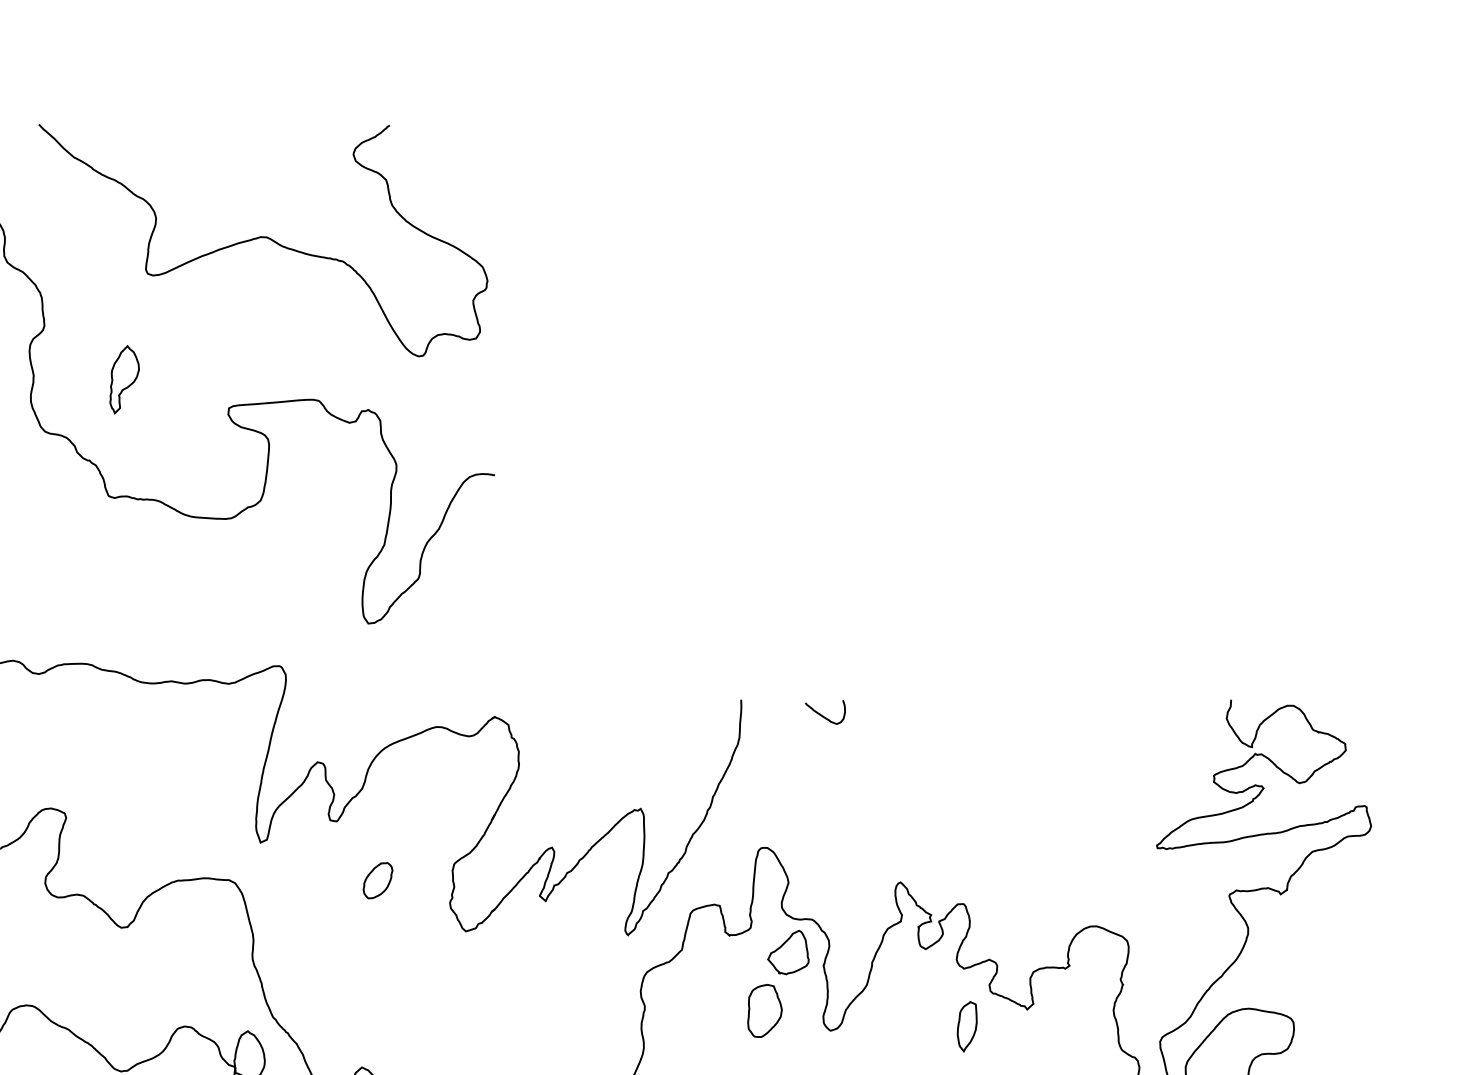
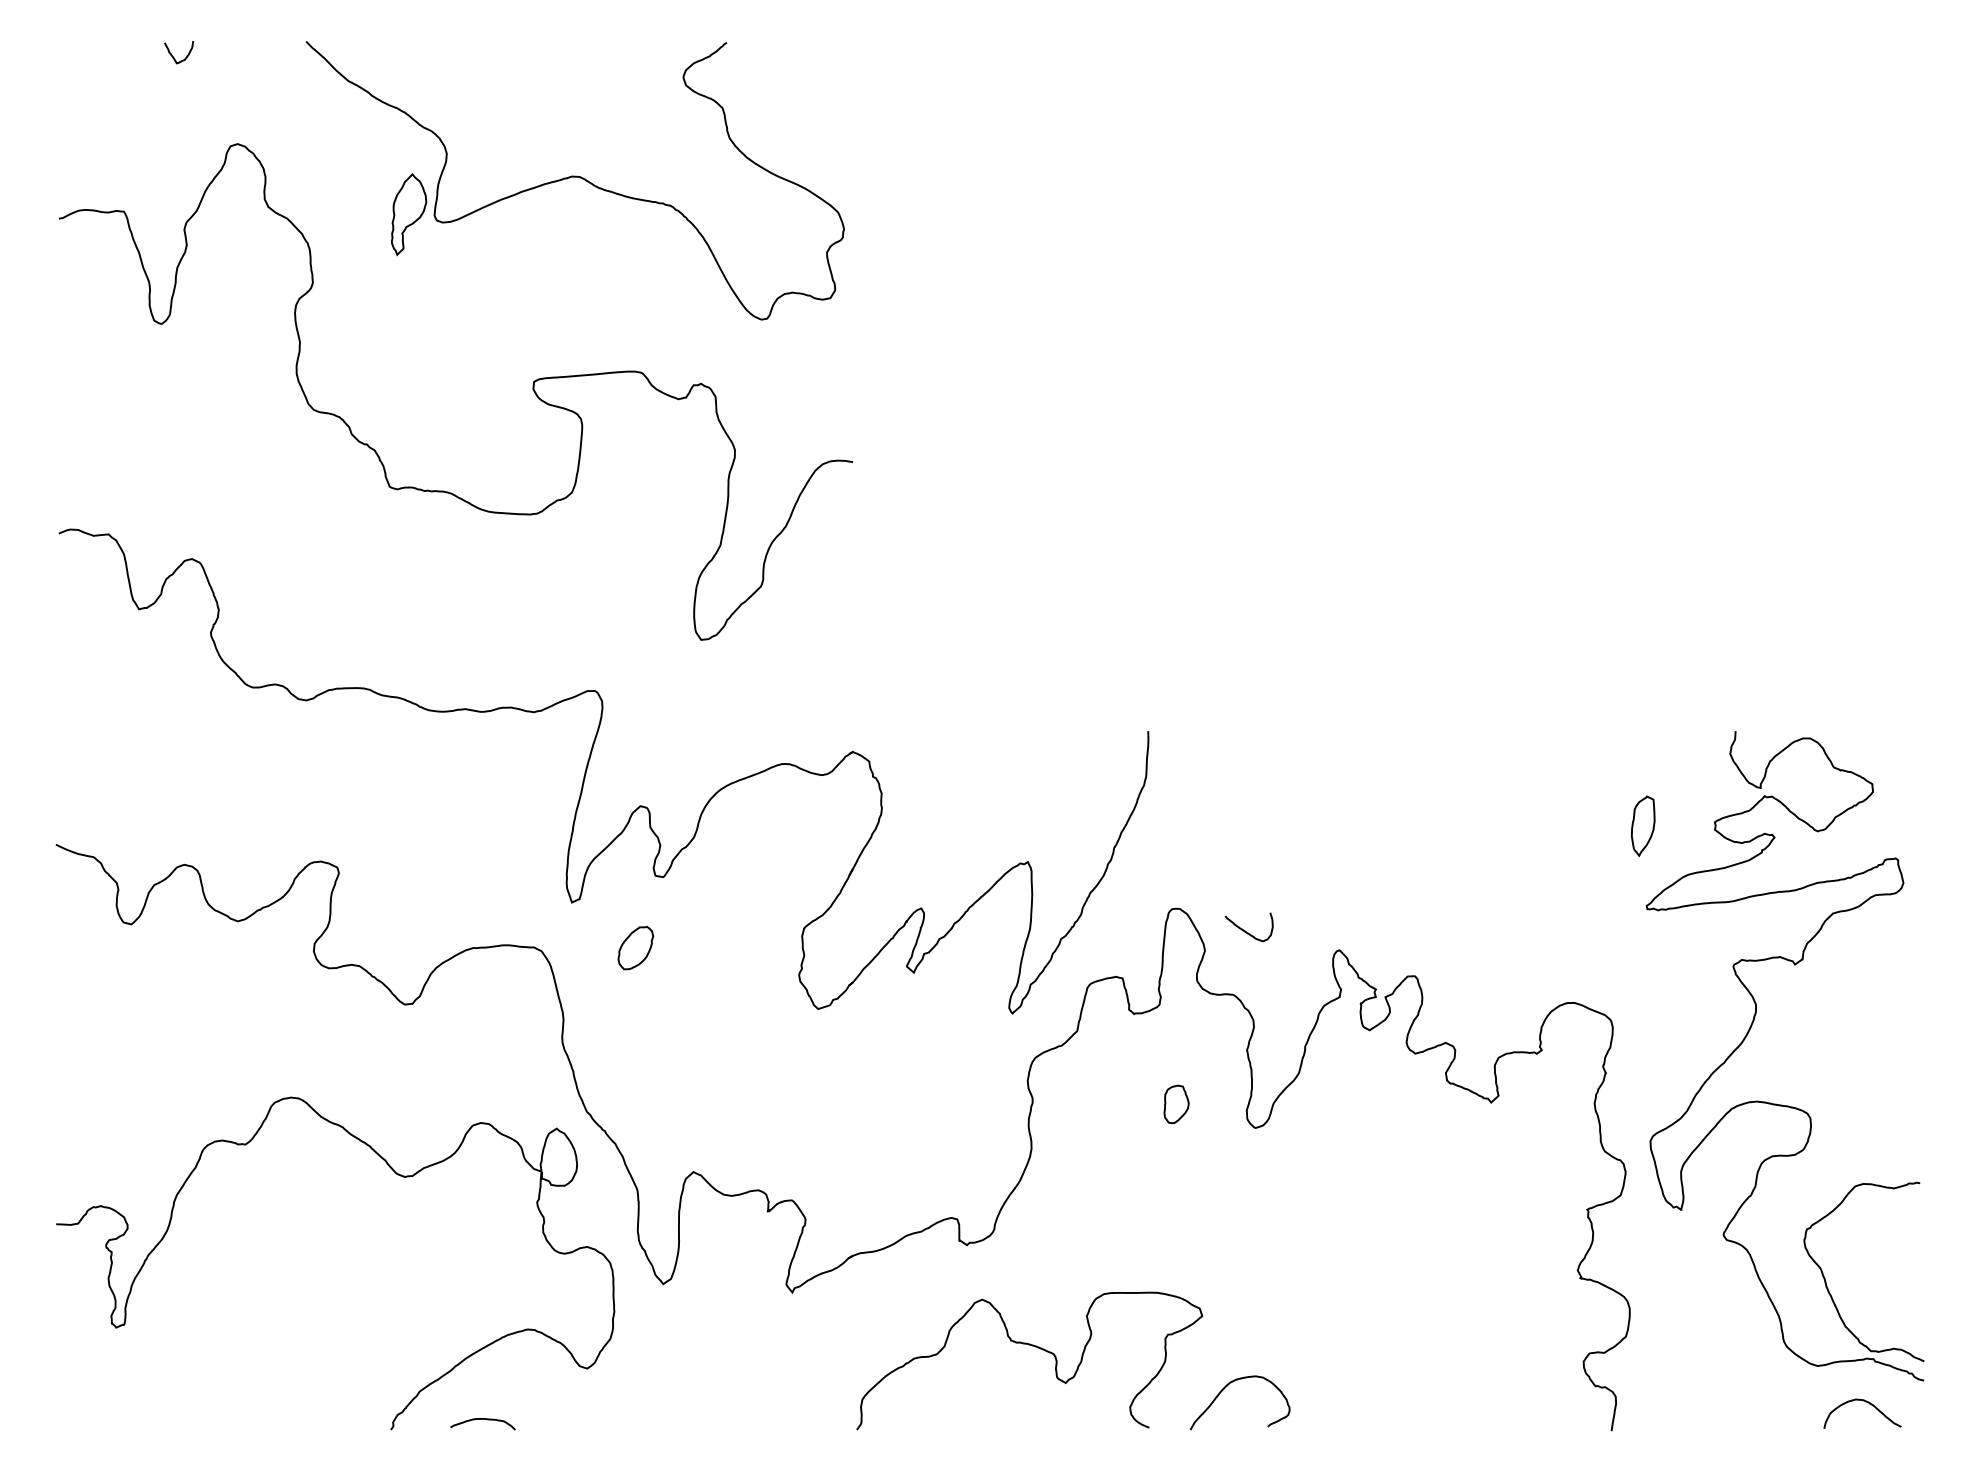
part: (125, 379) -> (409, 214), moved
curve: (822, 714) -> (1245, 930), moved
part: (377, 880) -> (635, 948), moved
part: (788, 952) -> (1204, 1034), removed
part: (764, 1011) -> (1176, 1104), size x0.6
part: (967, 1026) -> (1643, 826), moved

